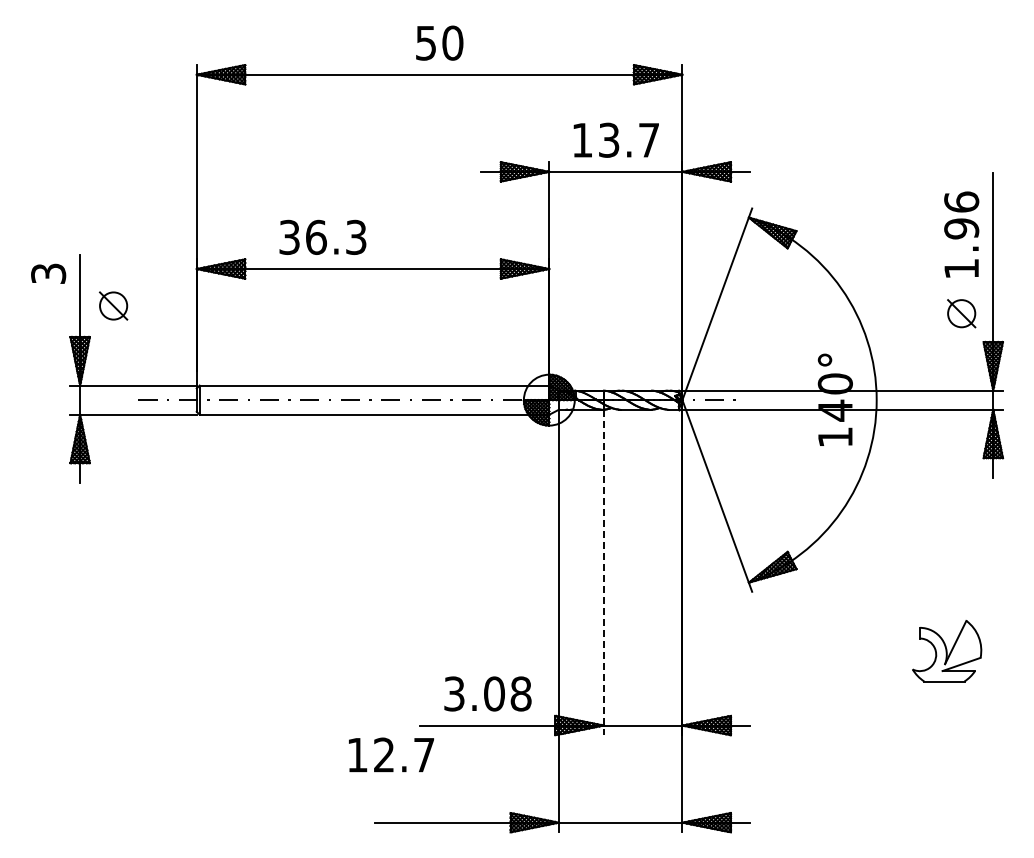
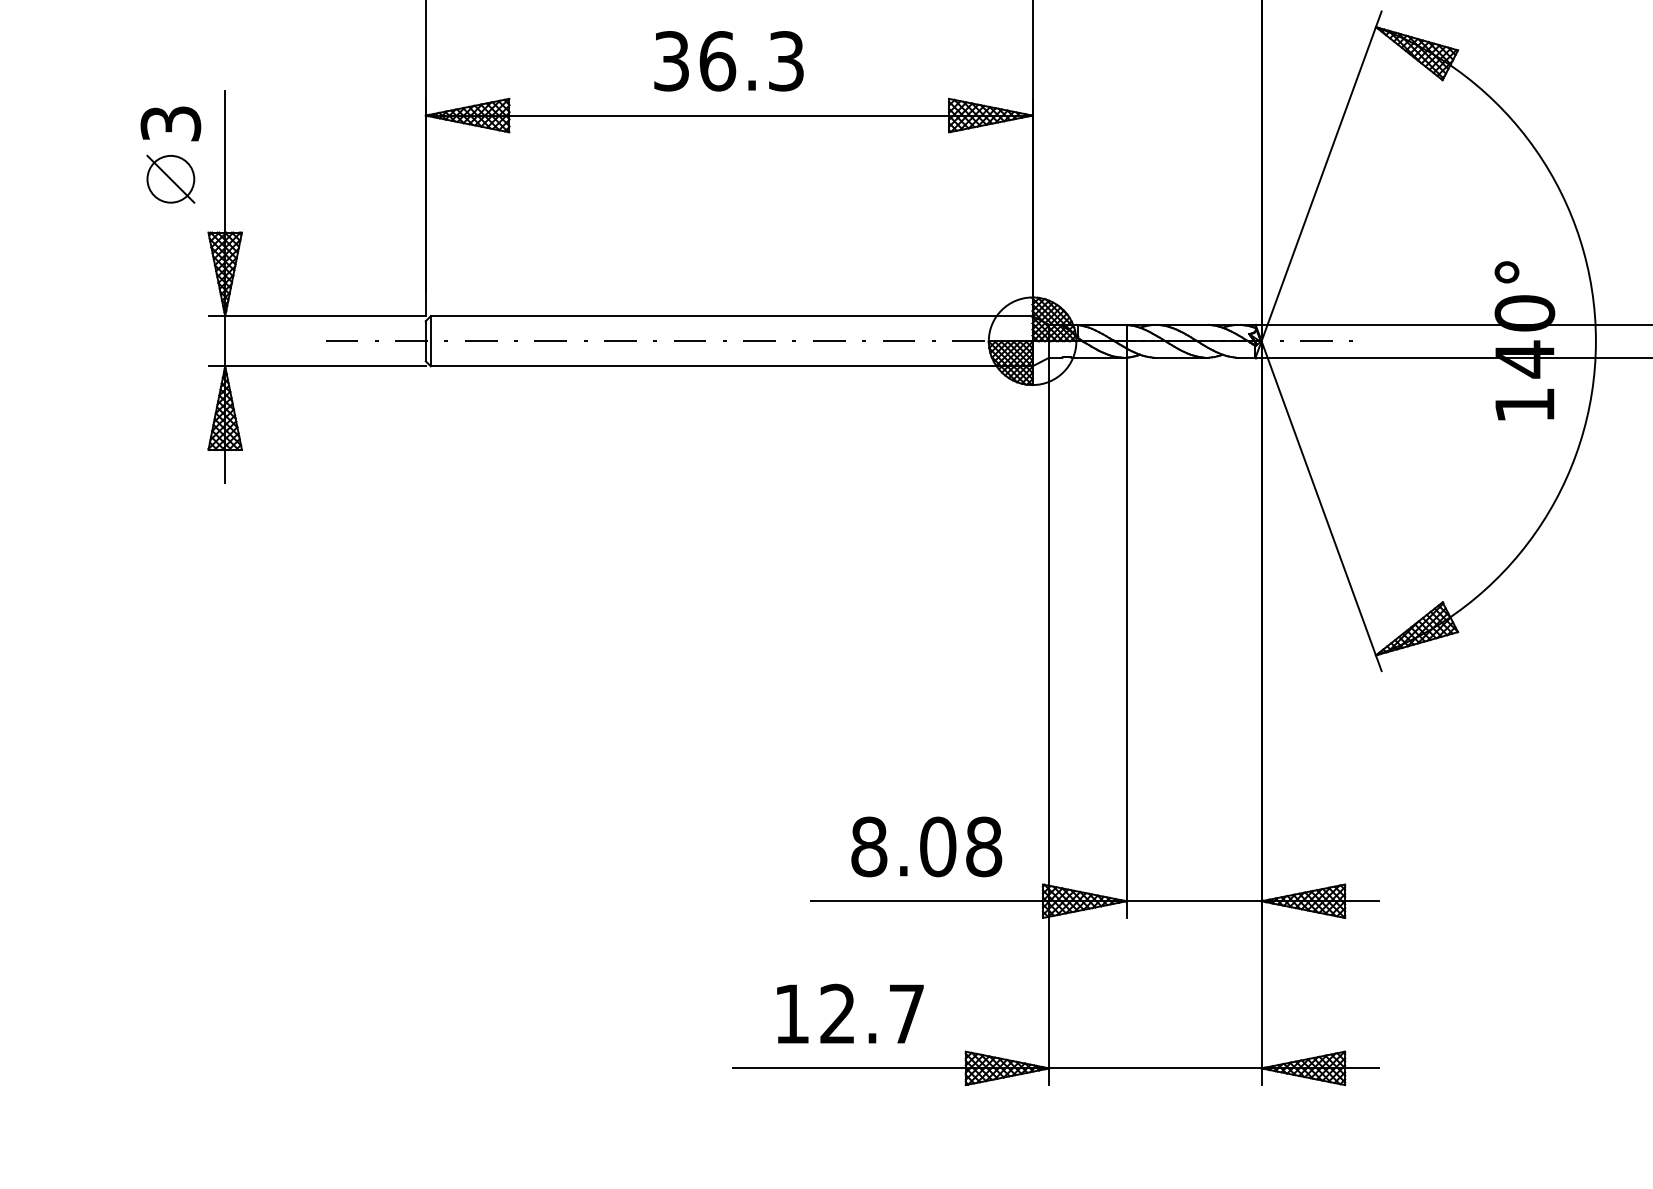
text: (322, 236) -> (728, 59), moved
part: (113, 305) -> (170, 178), moved
line: (603, 572) -> (1125, 637), dashed -> solid
text: (454, 693) -> (869, 846), 3.08 -> 8.08
text: (391, 754) -> (850, 1013), moved

